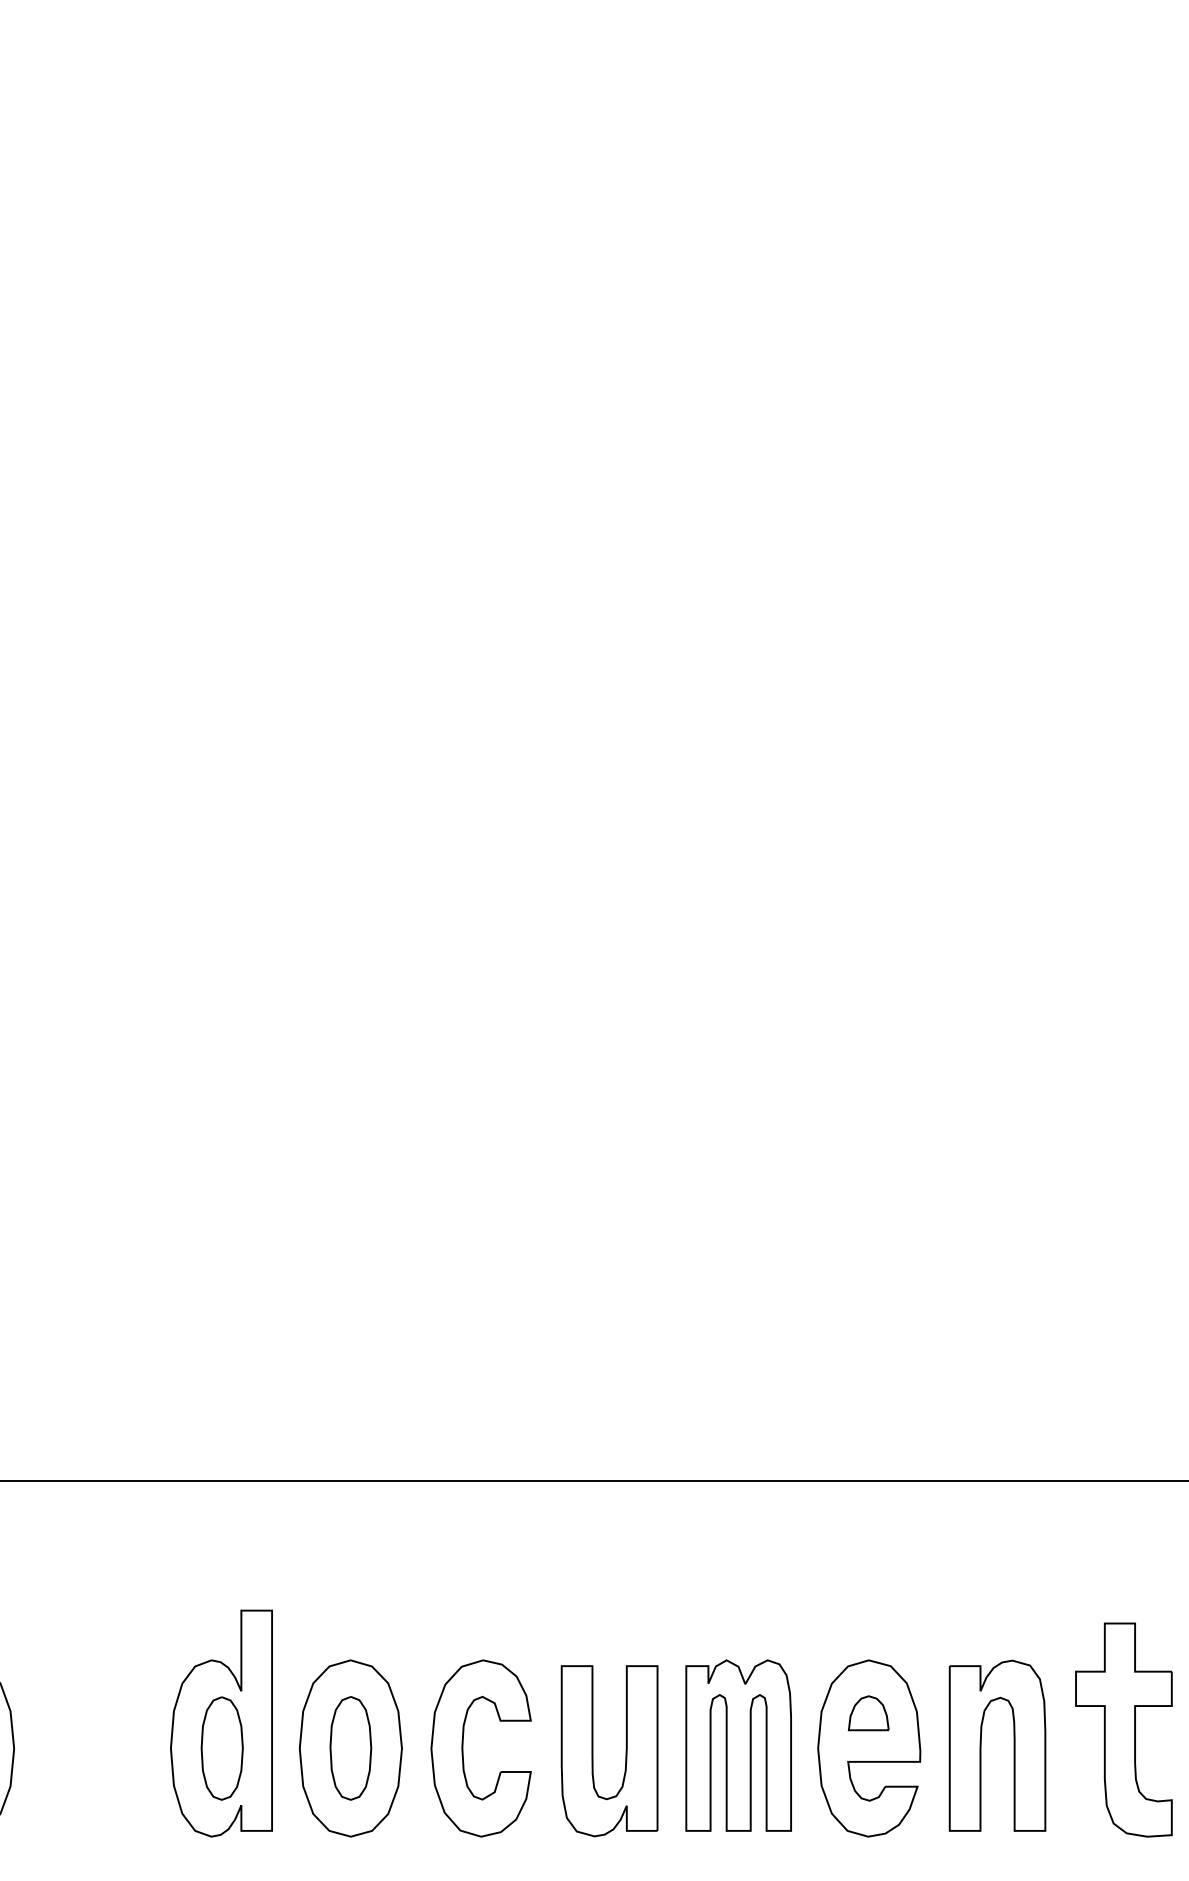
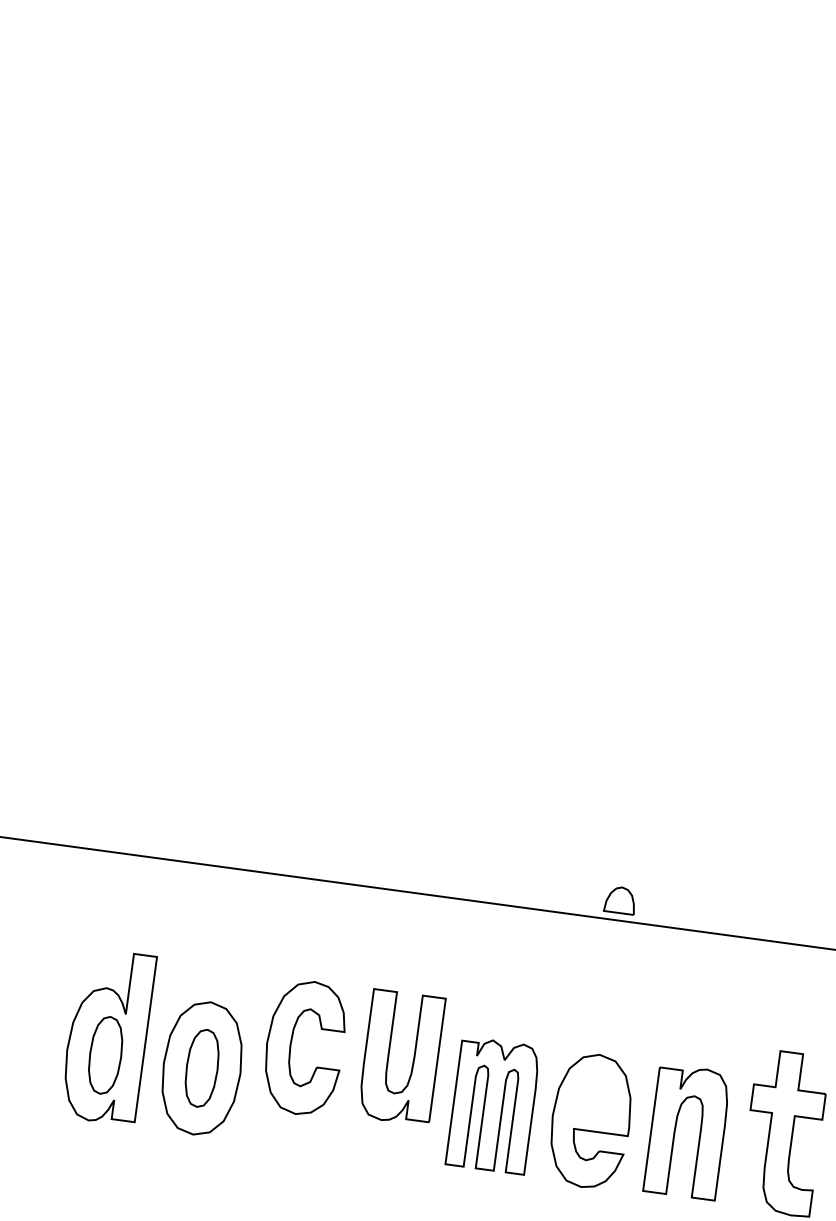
part: (868, 1713) -> (620, 900), moved
part: (463, 1748) -> (291, 1046), moved
part: (593, 1751) -> (389, 1056), moved

